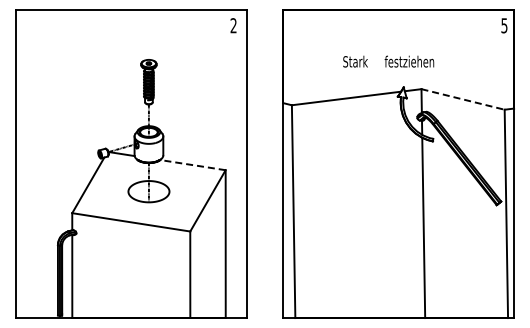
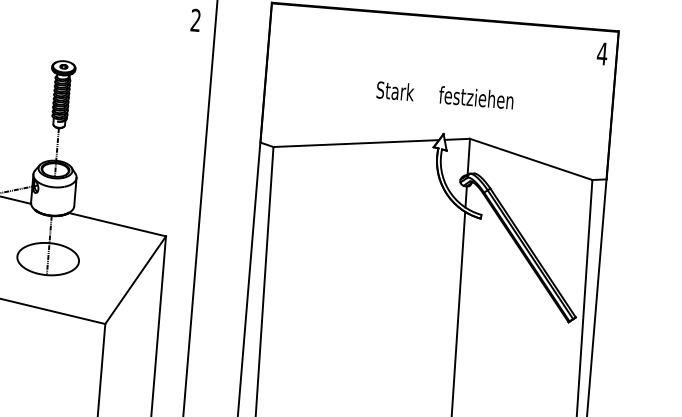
text: (504, 25) -> (602, 53), 5 -> 4
text: (388, 61) -> (444, 94), moved
line: (463, 99) -> (531, 159), dashed -> solid
line: (192, 165) -> (116, 225), dashed -> solid

